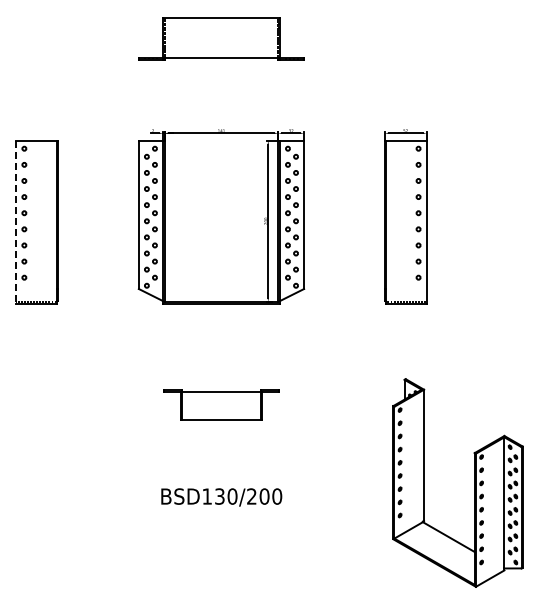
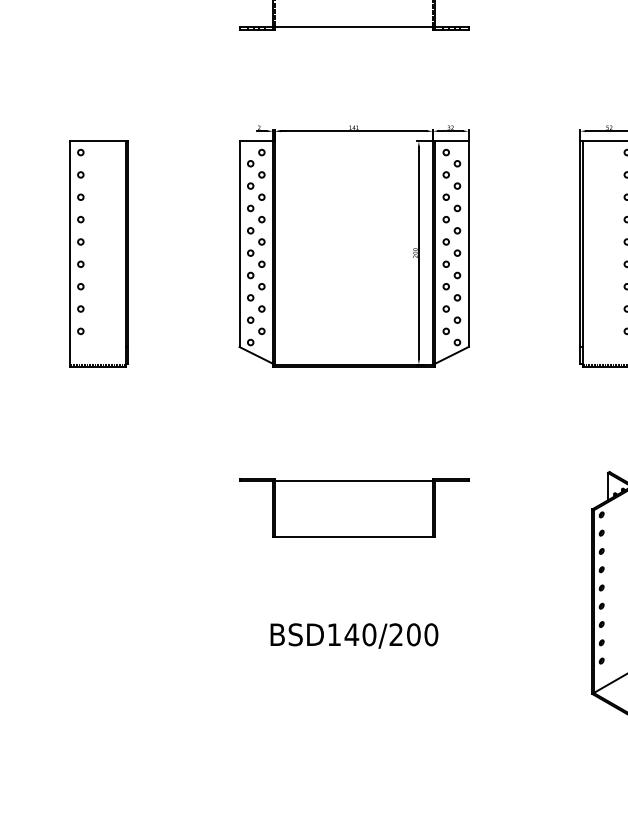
line: (16, 222) -> (69, 254), dashed -> solid
part: (221, 404) -> (354, 507), size x1.43
text: (219, 496) -> (351, 634), BSD130/200 -> BSD140/200

